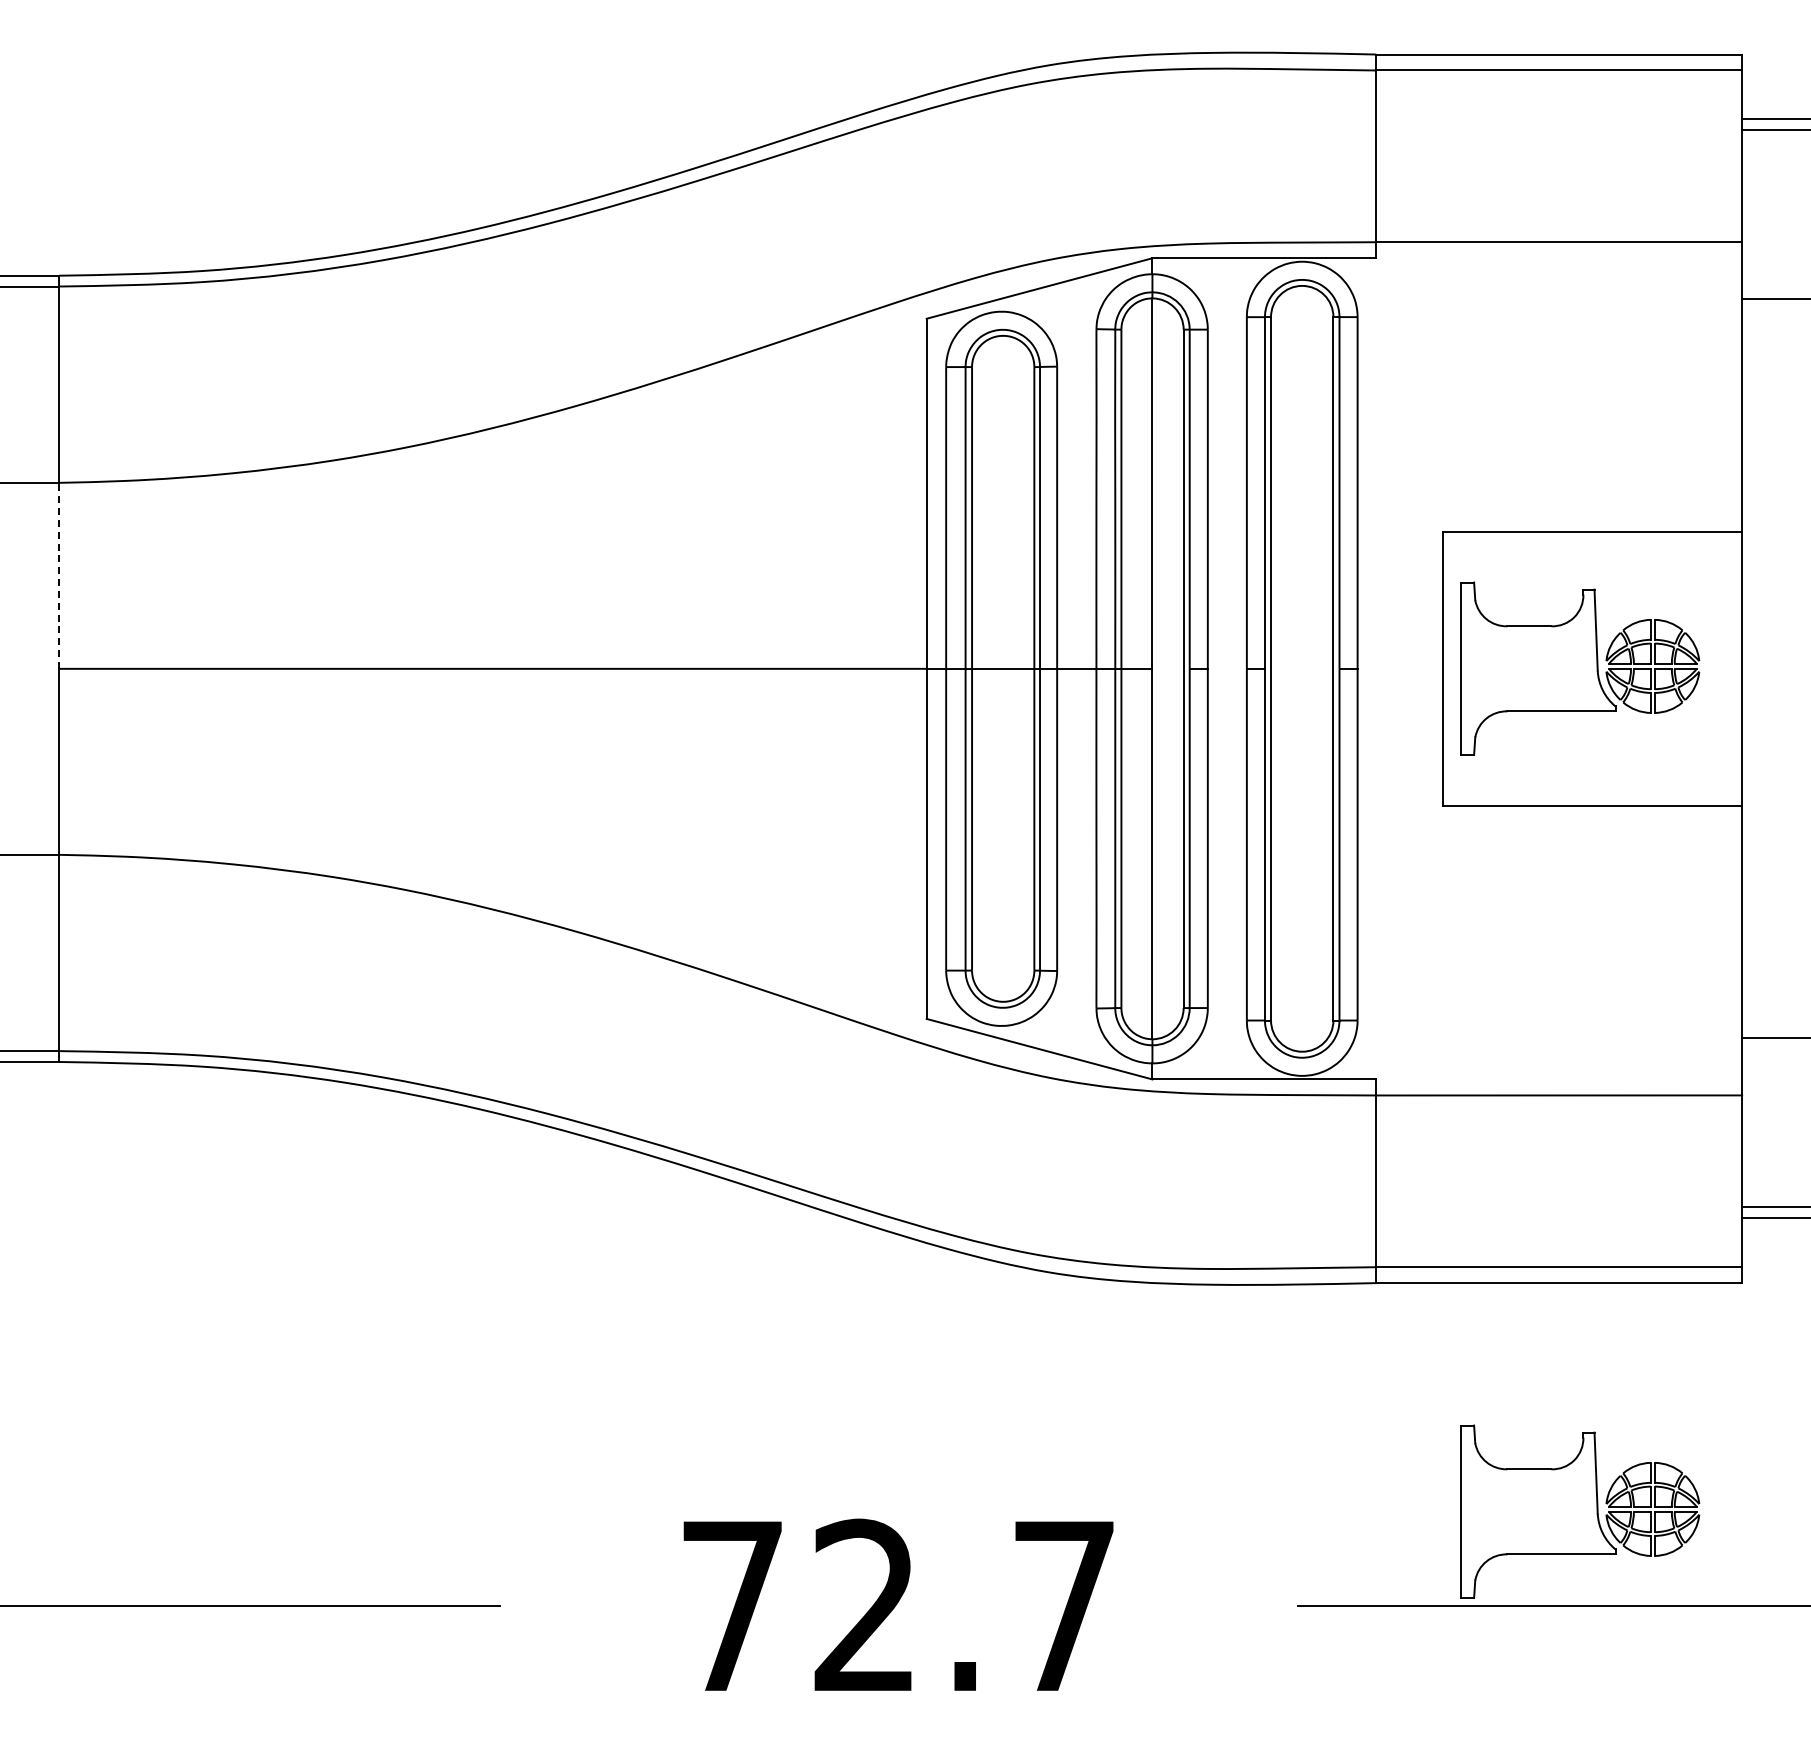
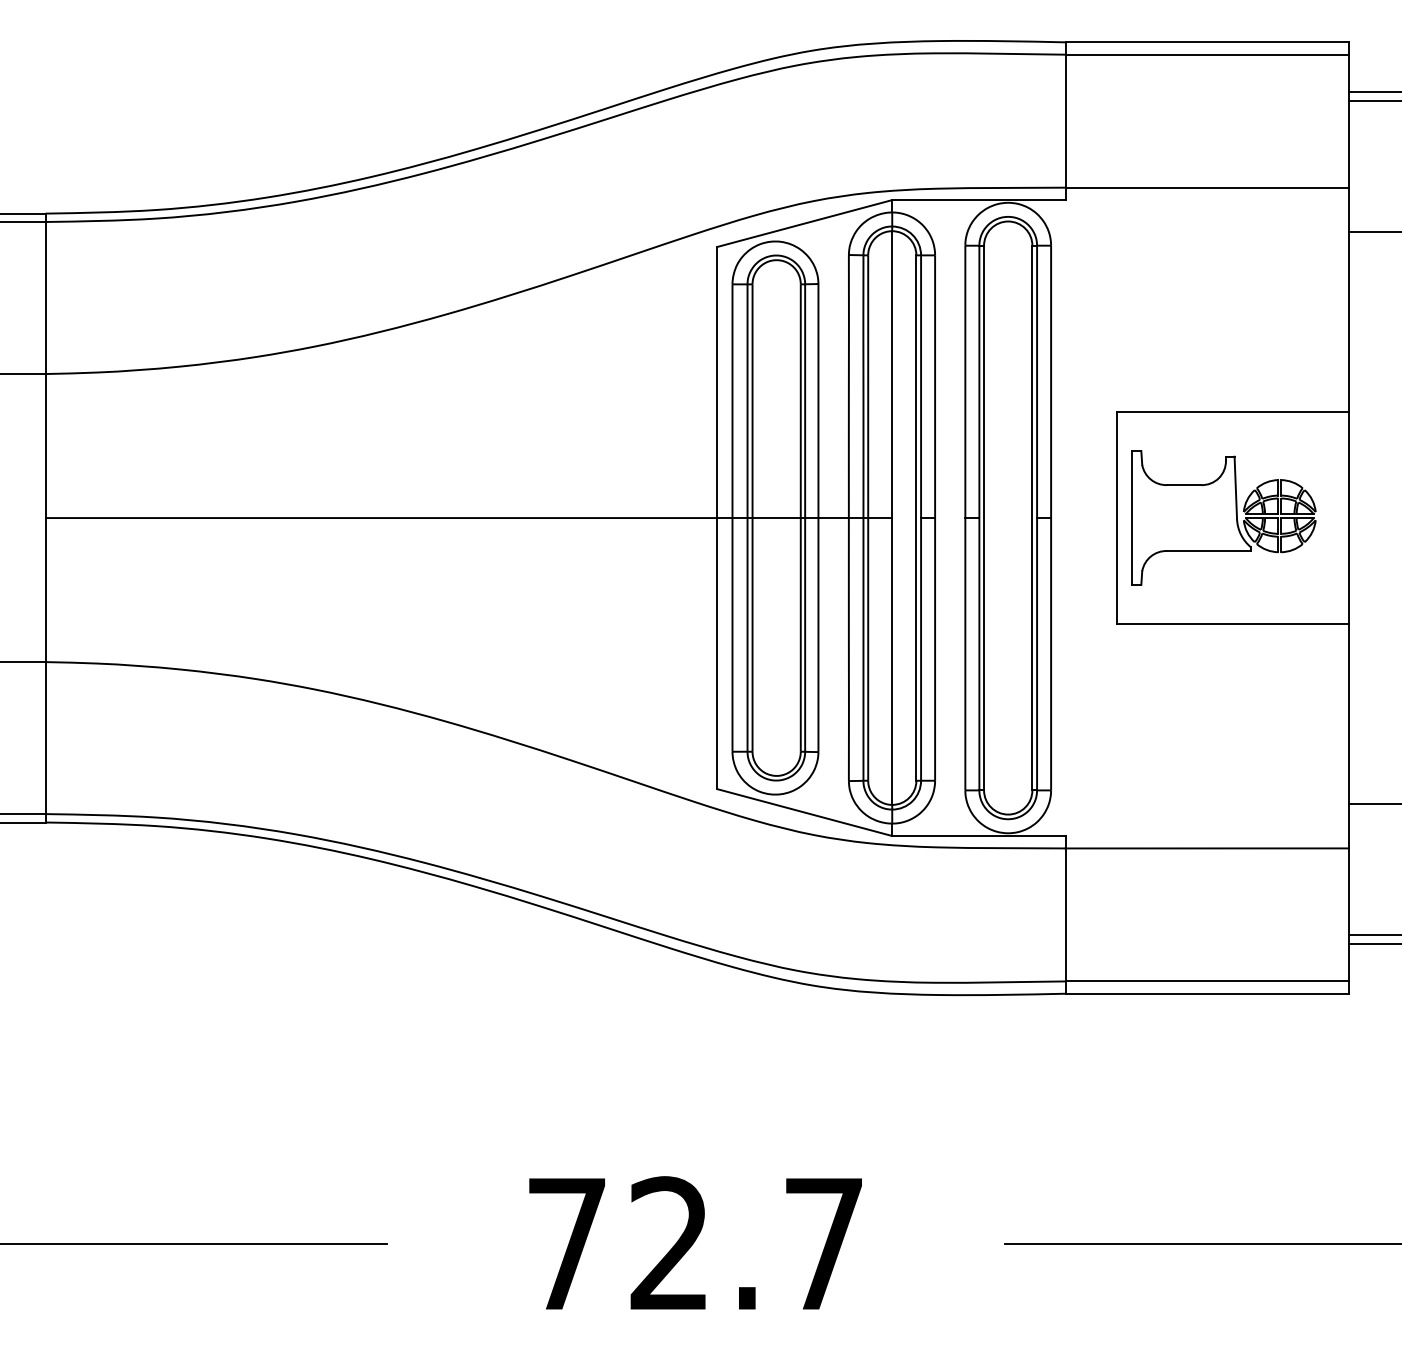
line: (59, 575) -> (45, 445), dashed -> solid
part: (1580, 1511) -> (1223, 1170), removed

